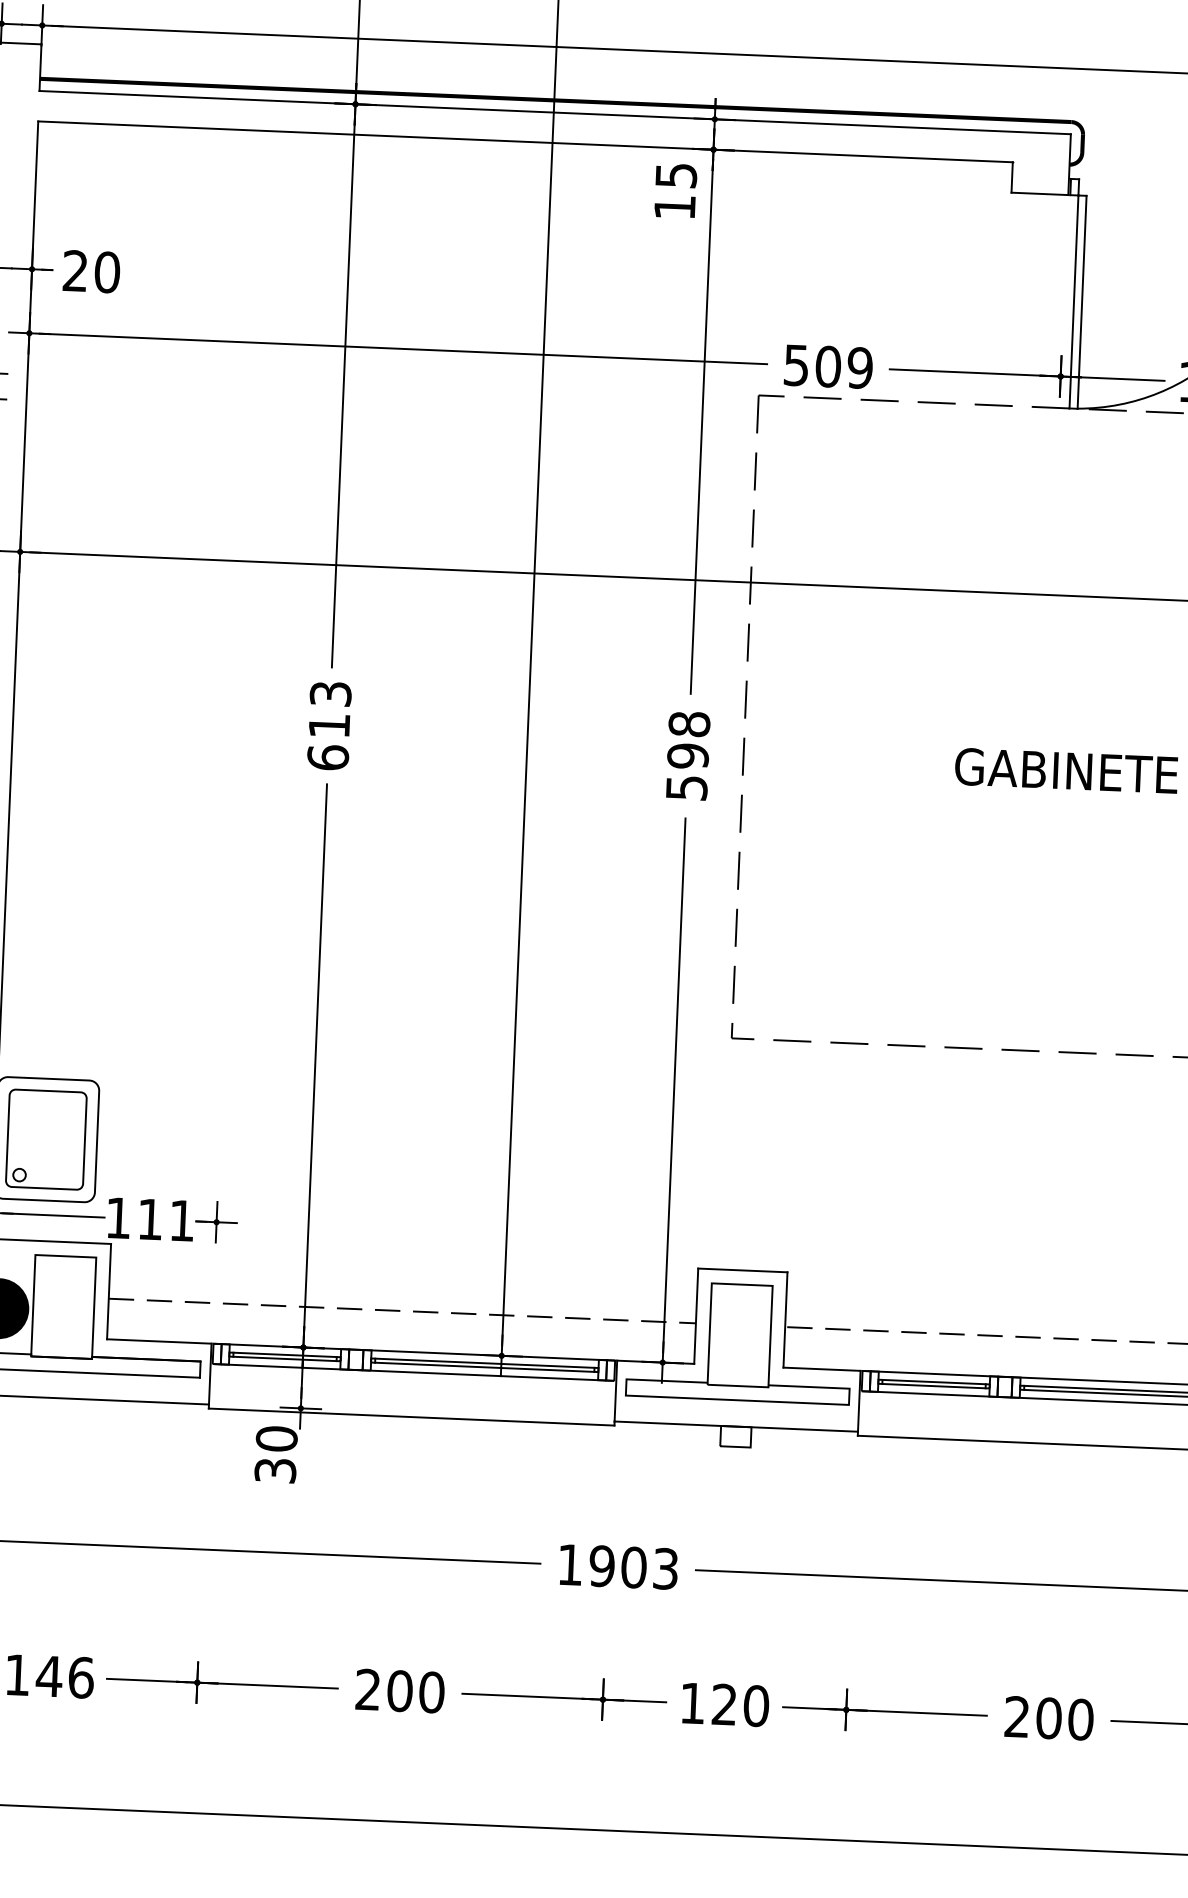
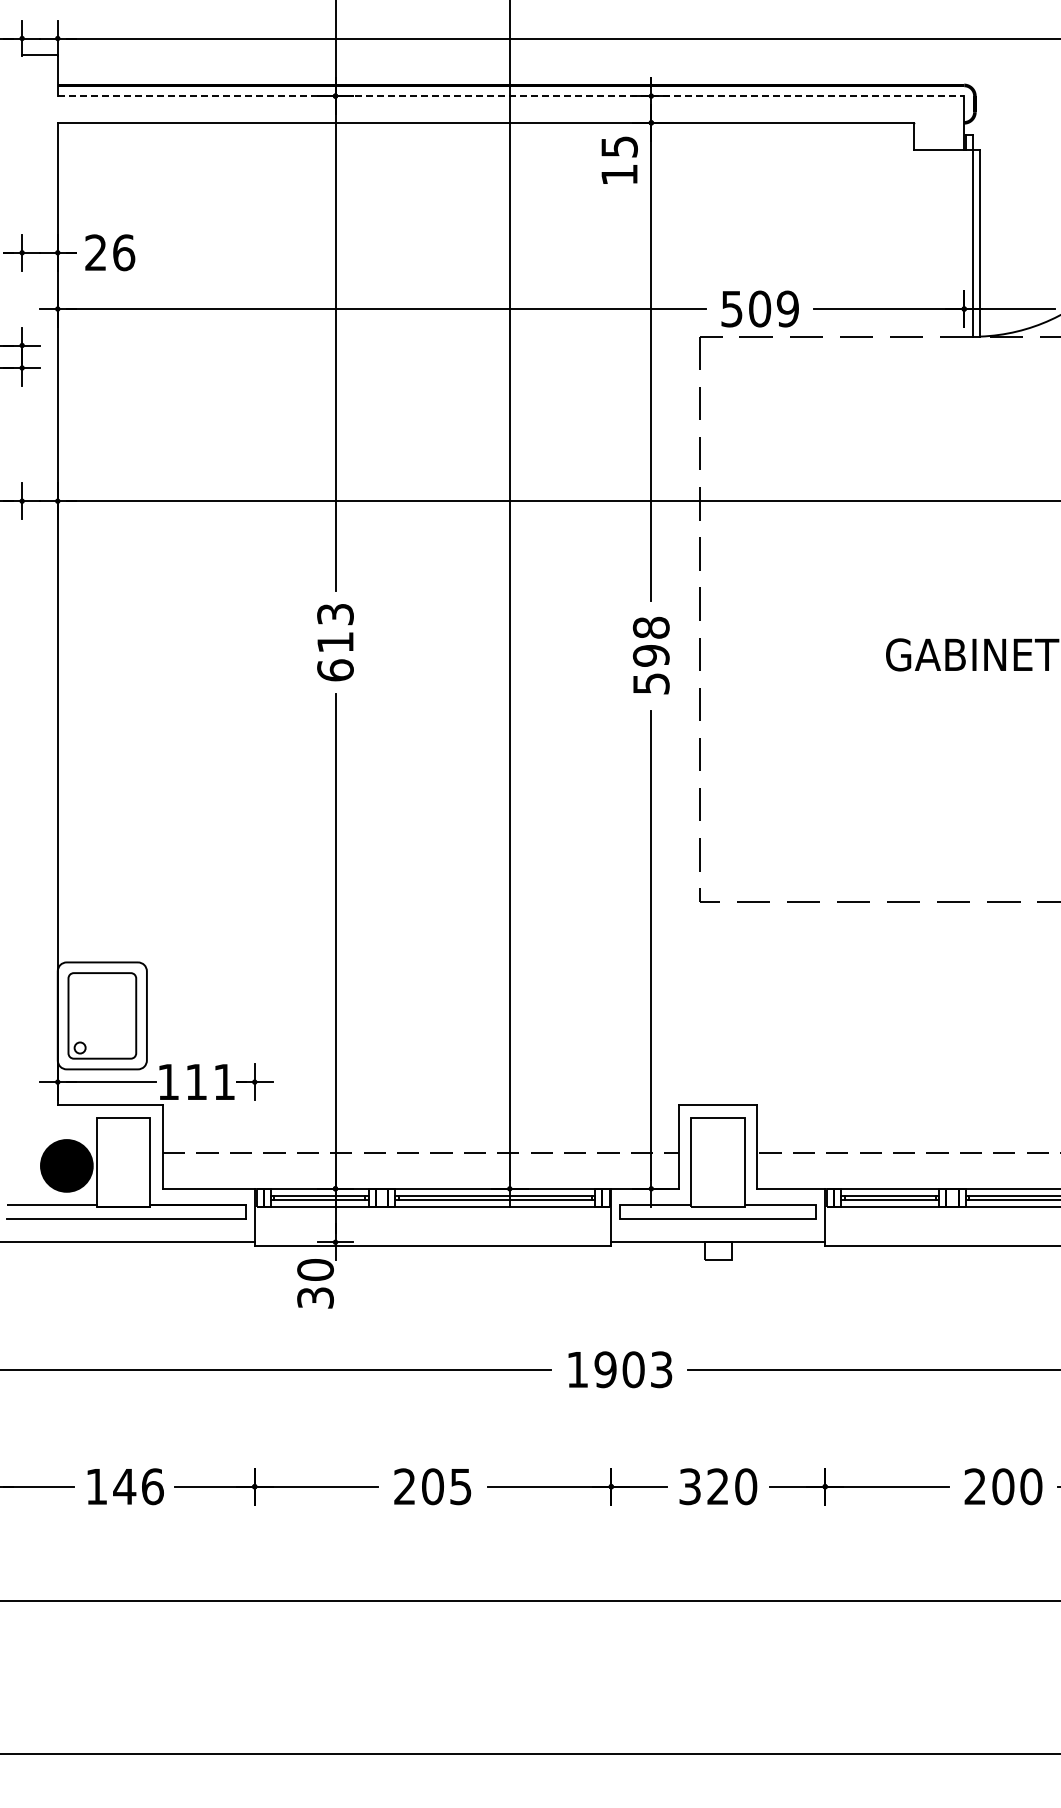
line: (555, 113) -> (511, 96), solid -> dashed
text: (107, 272) -> (124, 252), 20 -> 26
text: (431, 1692) -> (460, 1486), 200 -> 205
text: (691, 1703) -> (689, 1486), 120 -> 320

